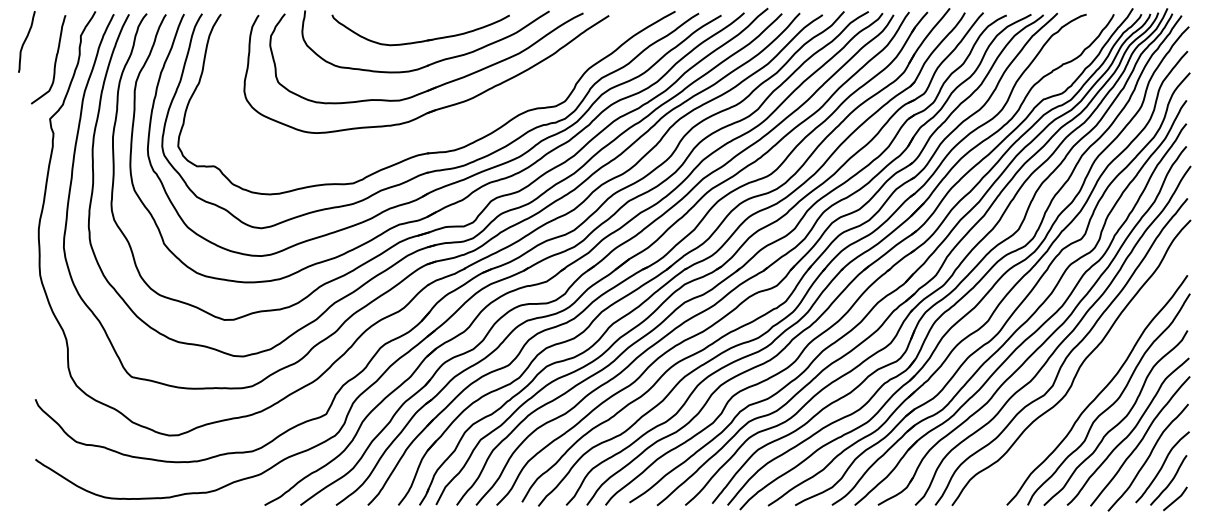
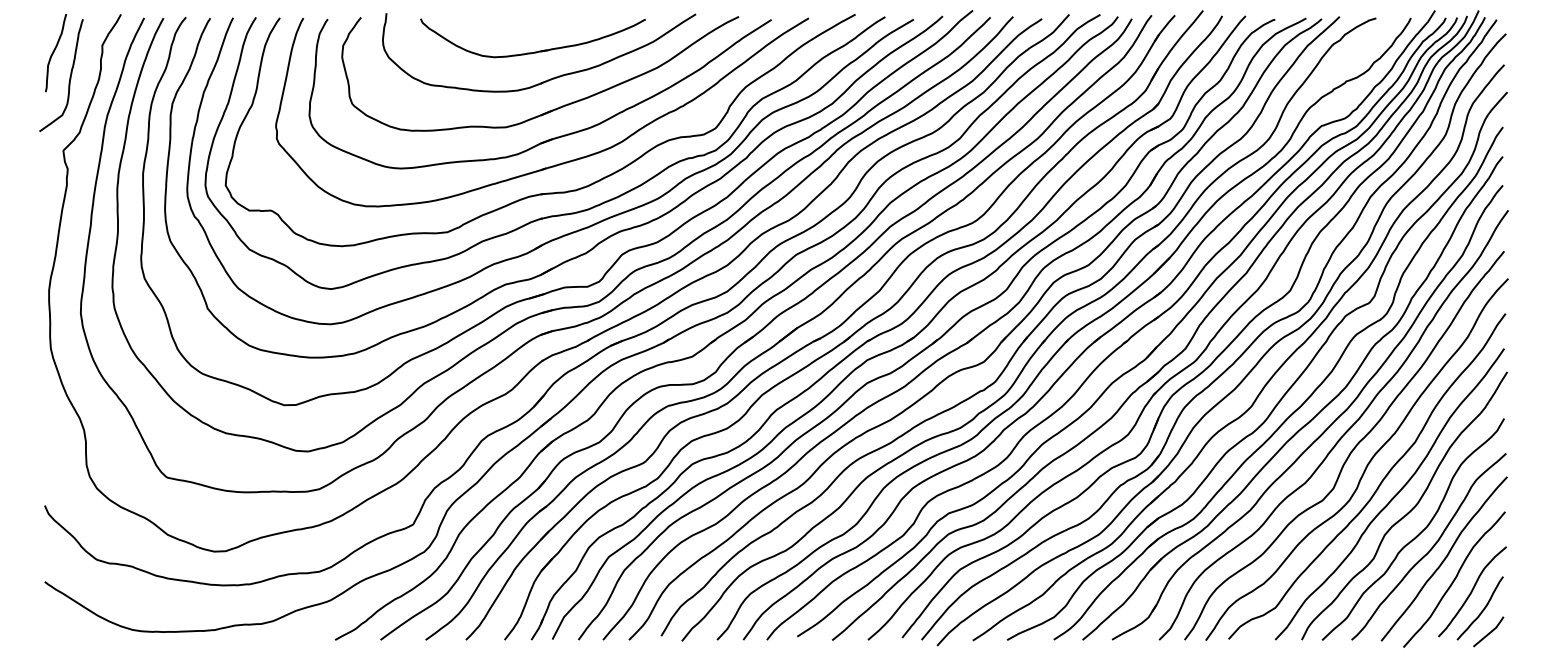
curve: (25, 41) -> (54, 52), moved
part: (440, 129) -> (558, 163), added
curve: (1089, 381) -> (1379, 483), added

